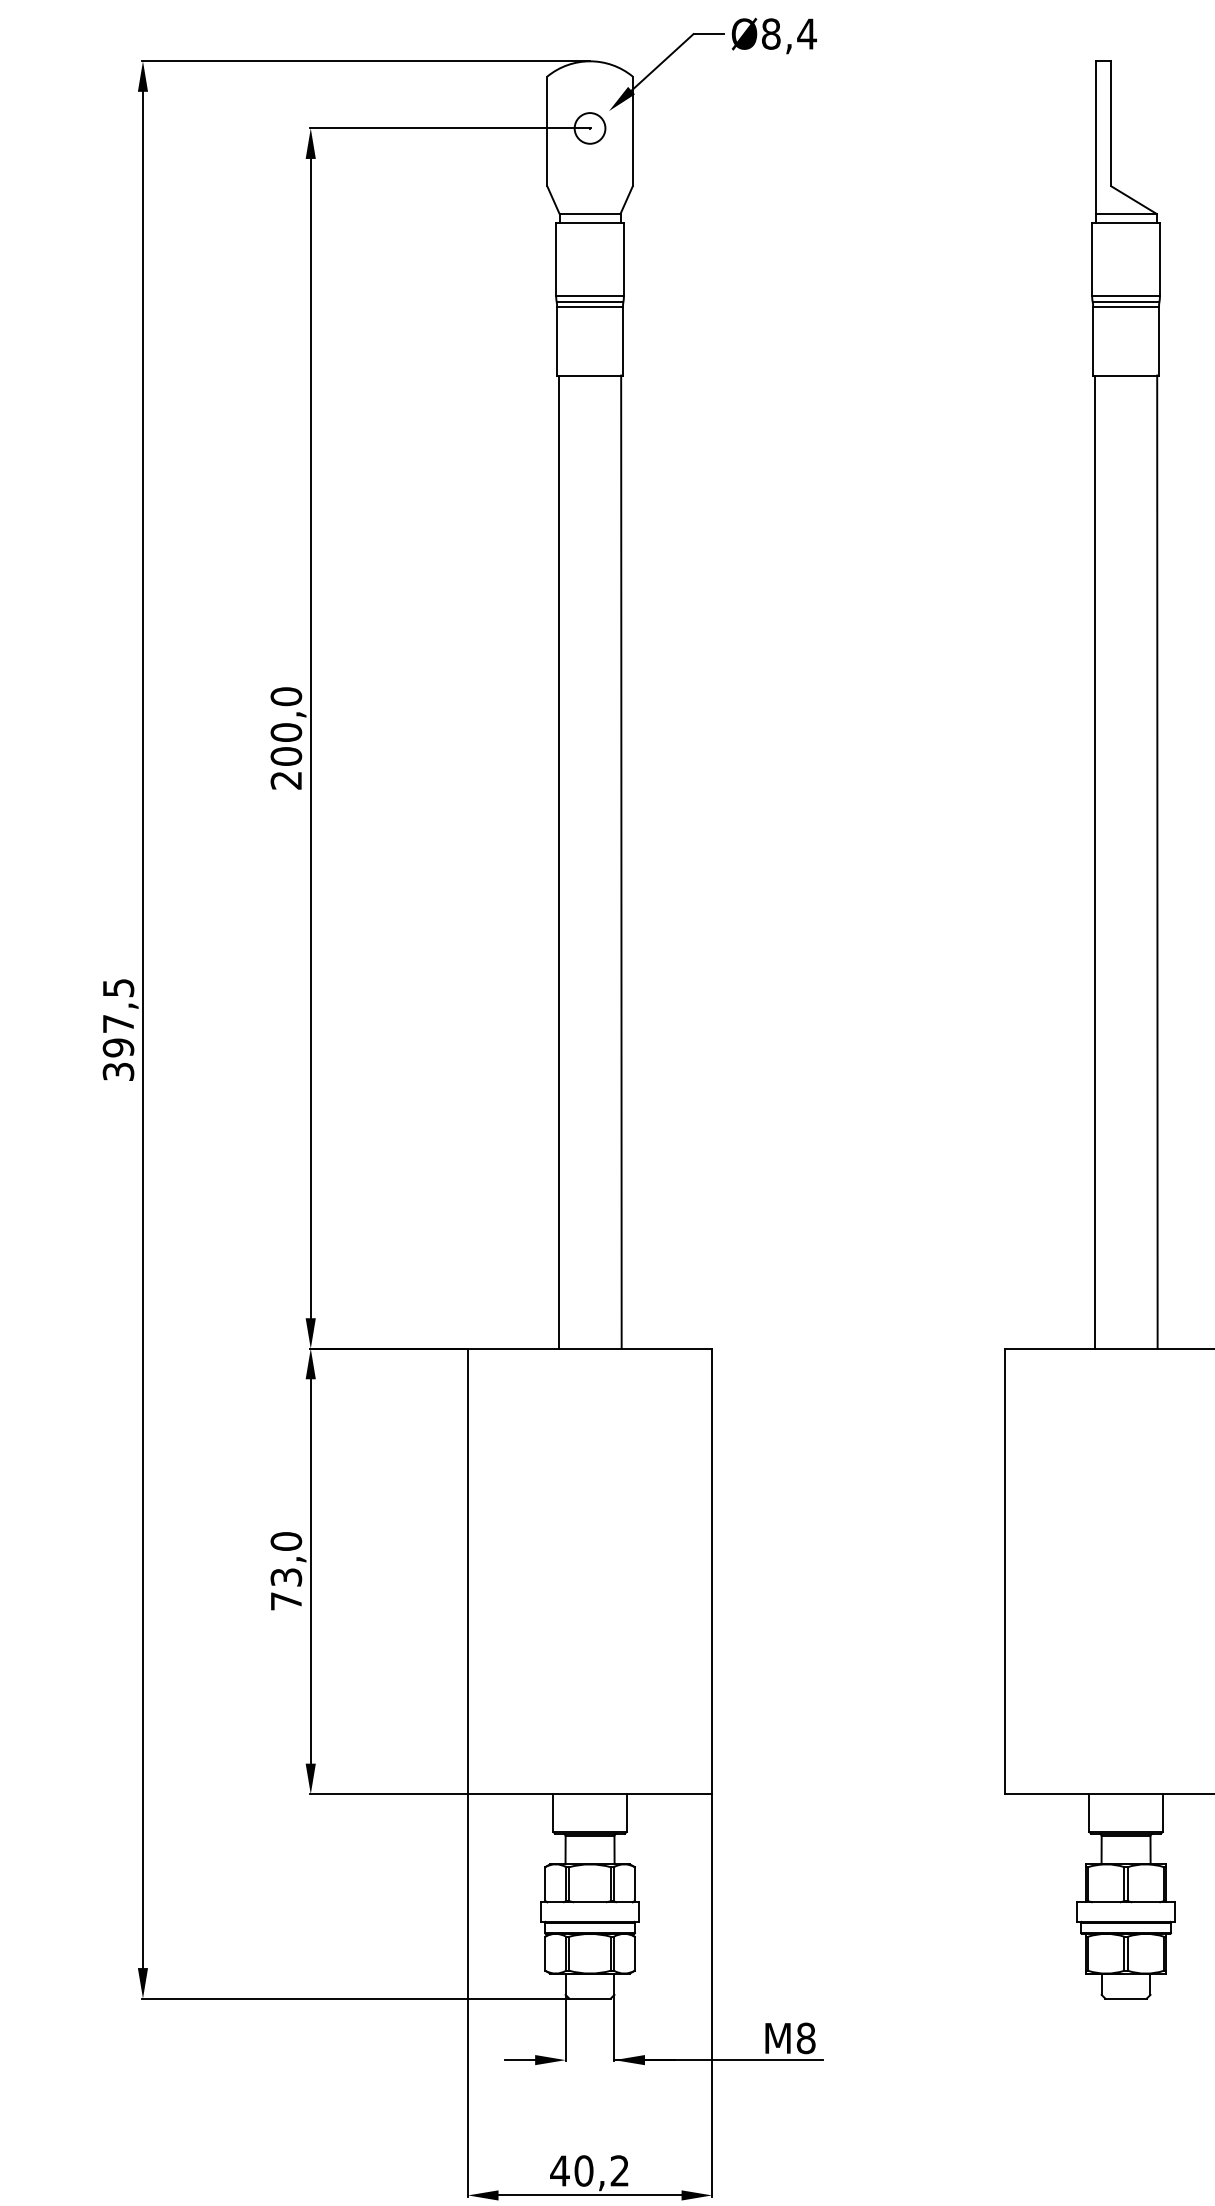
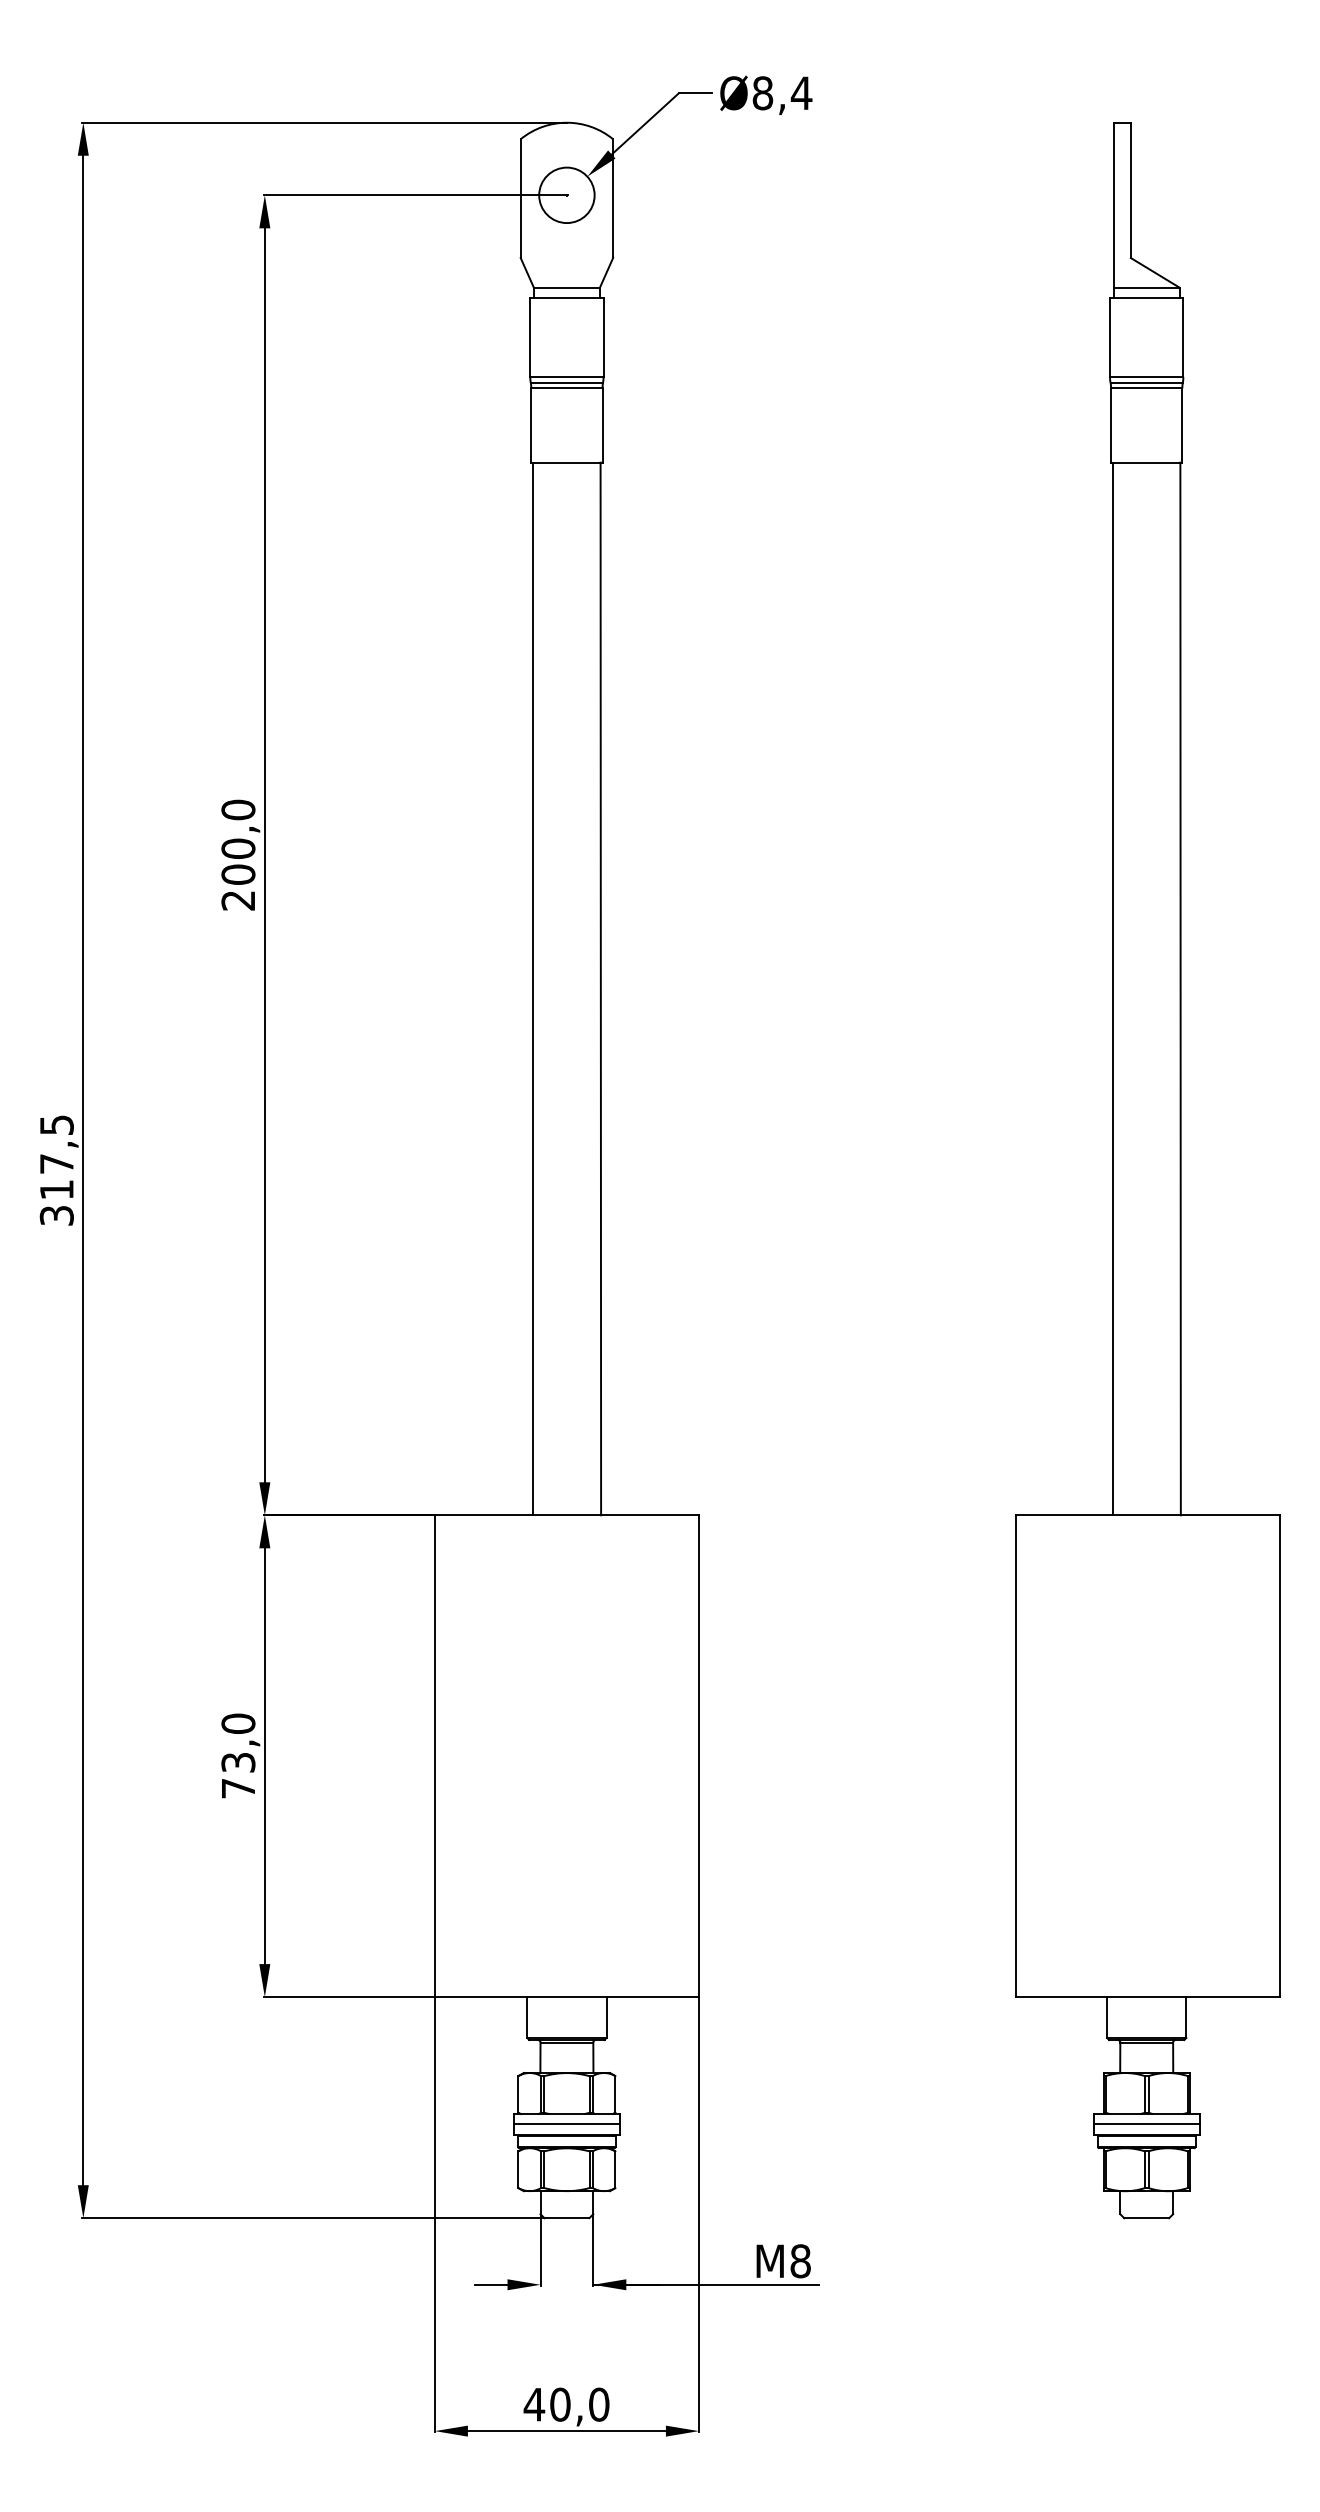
circle: (589, 128) -> (566, 195), size x1.67
text: (118, 1047) -> (56, 1189), 397,5 -> 317,5
line: (589, 1911) -> (566, 2124), added
line: (1125, 1911) -> (1146, 2124), added
text: (620, 2170) -> (599, 2404), 40,2 -> 40,0

